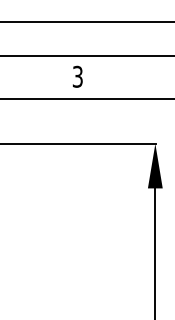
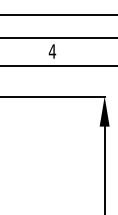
text: (77, 76) -> (52, 51), 3 -> 4

